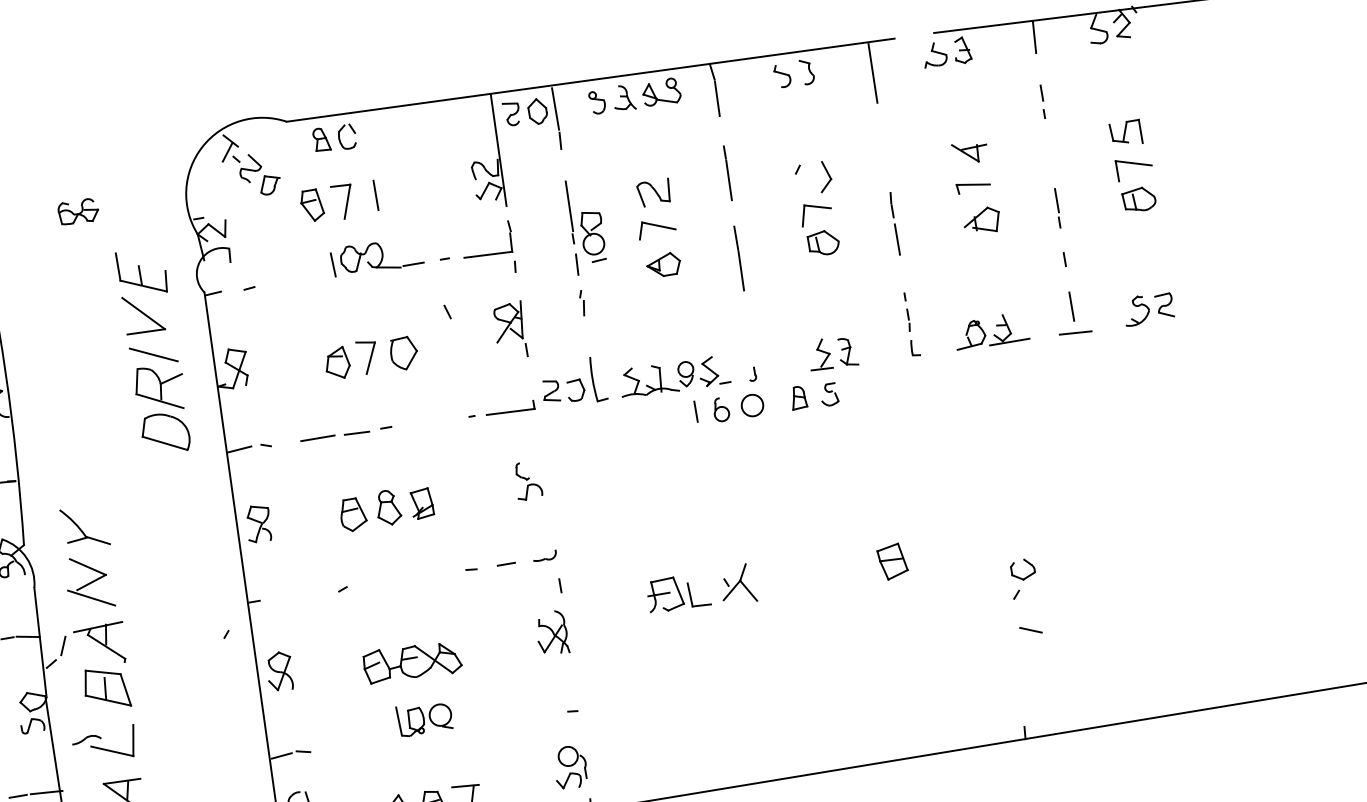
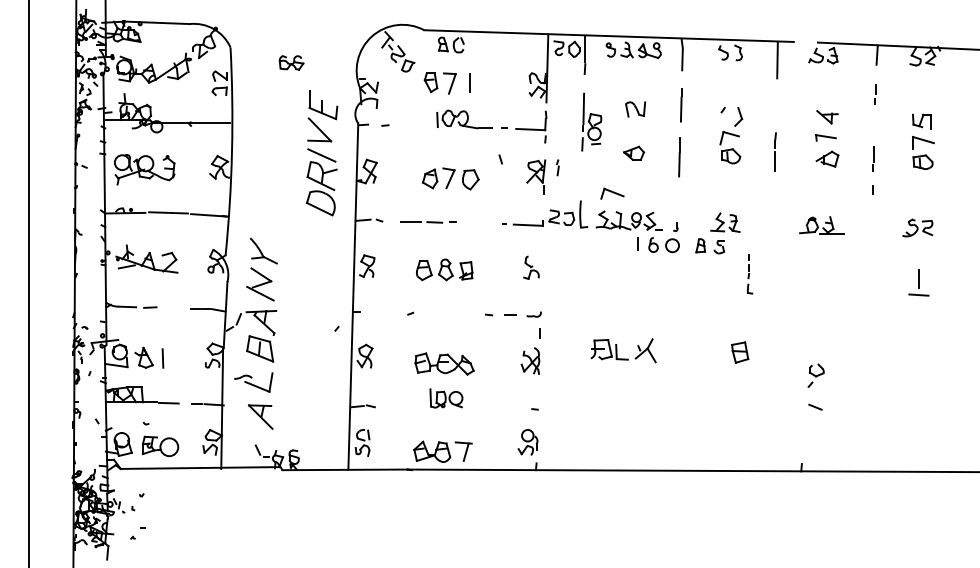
part: (656, 227) -> (612, 193), moved
line: (581, 302) -> (557, 167), moved
part: (1071, 312) -> (918, 282), moved
part: (910, 324) -> (749, 274), moved

